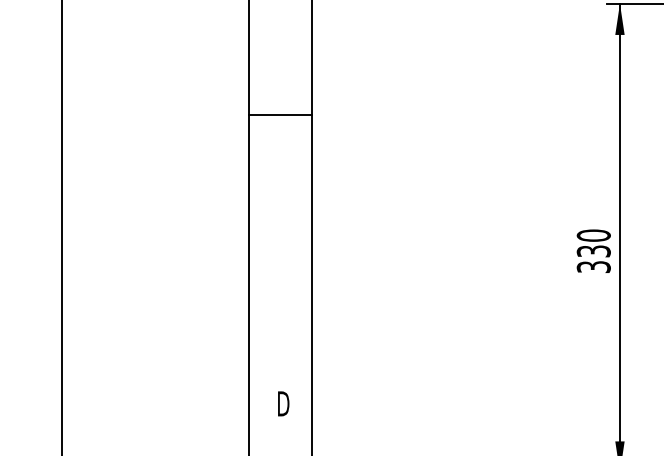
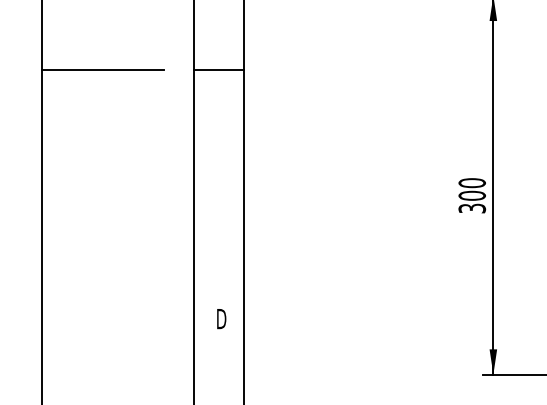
line: (136, 94) -> (102, 69), added
line: (279, 114) -> (218, 69), moved
text: (592, 250) -> (471, 195), 330 -> 300

